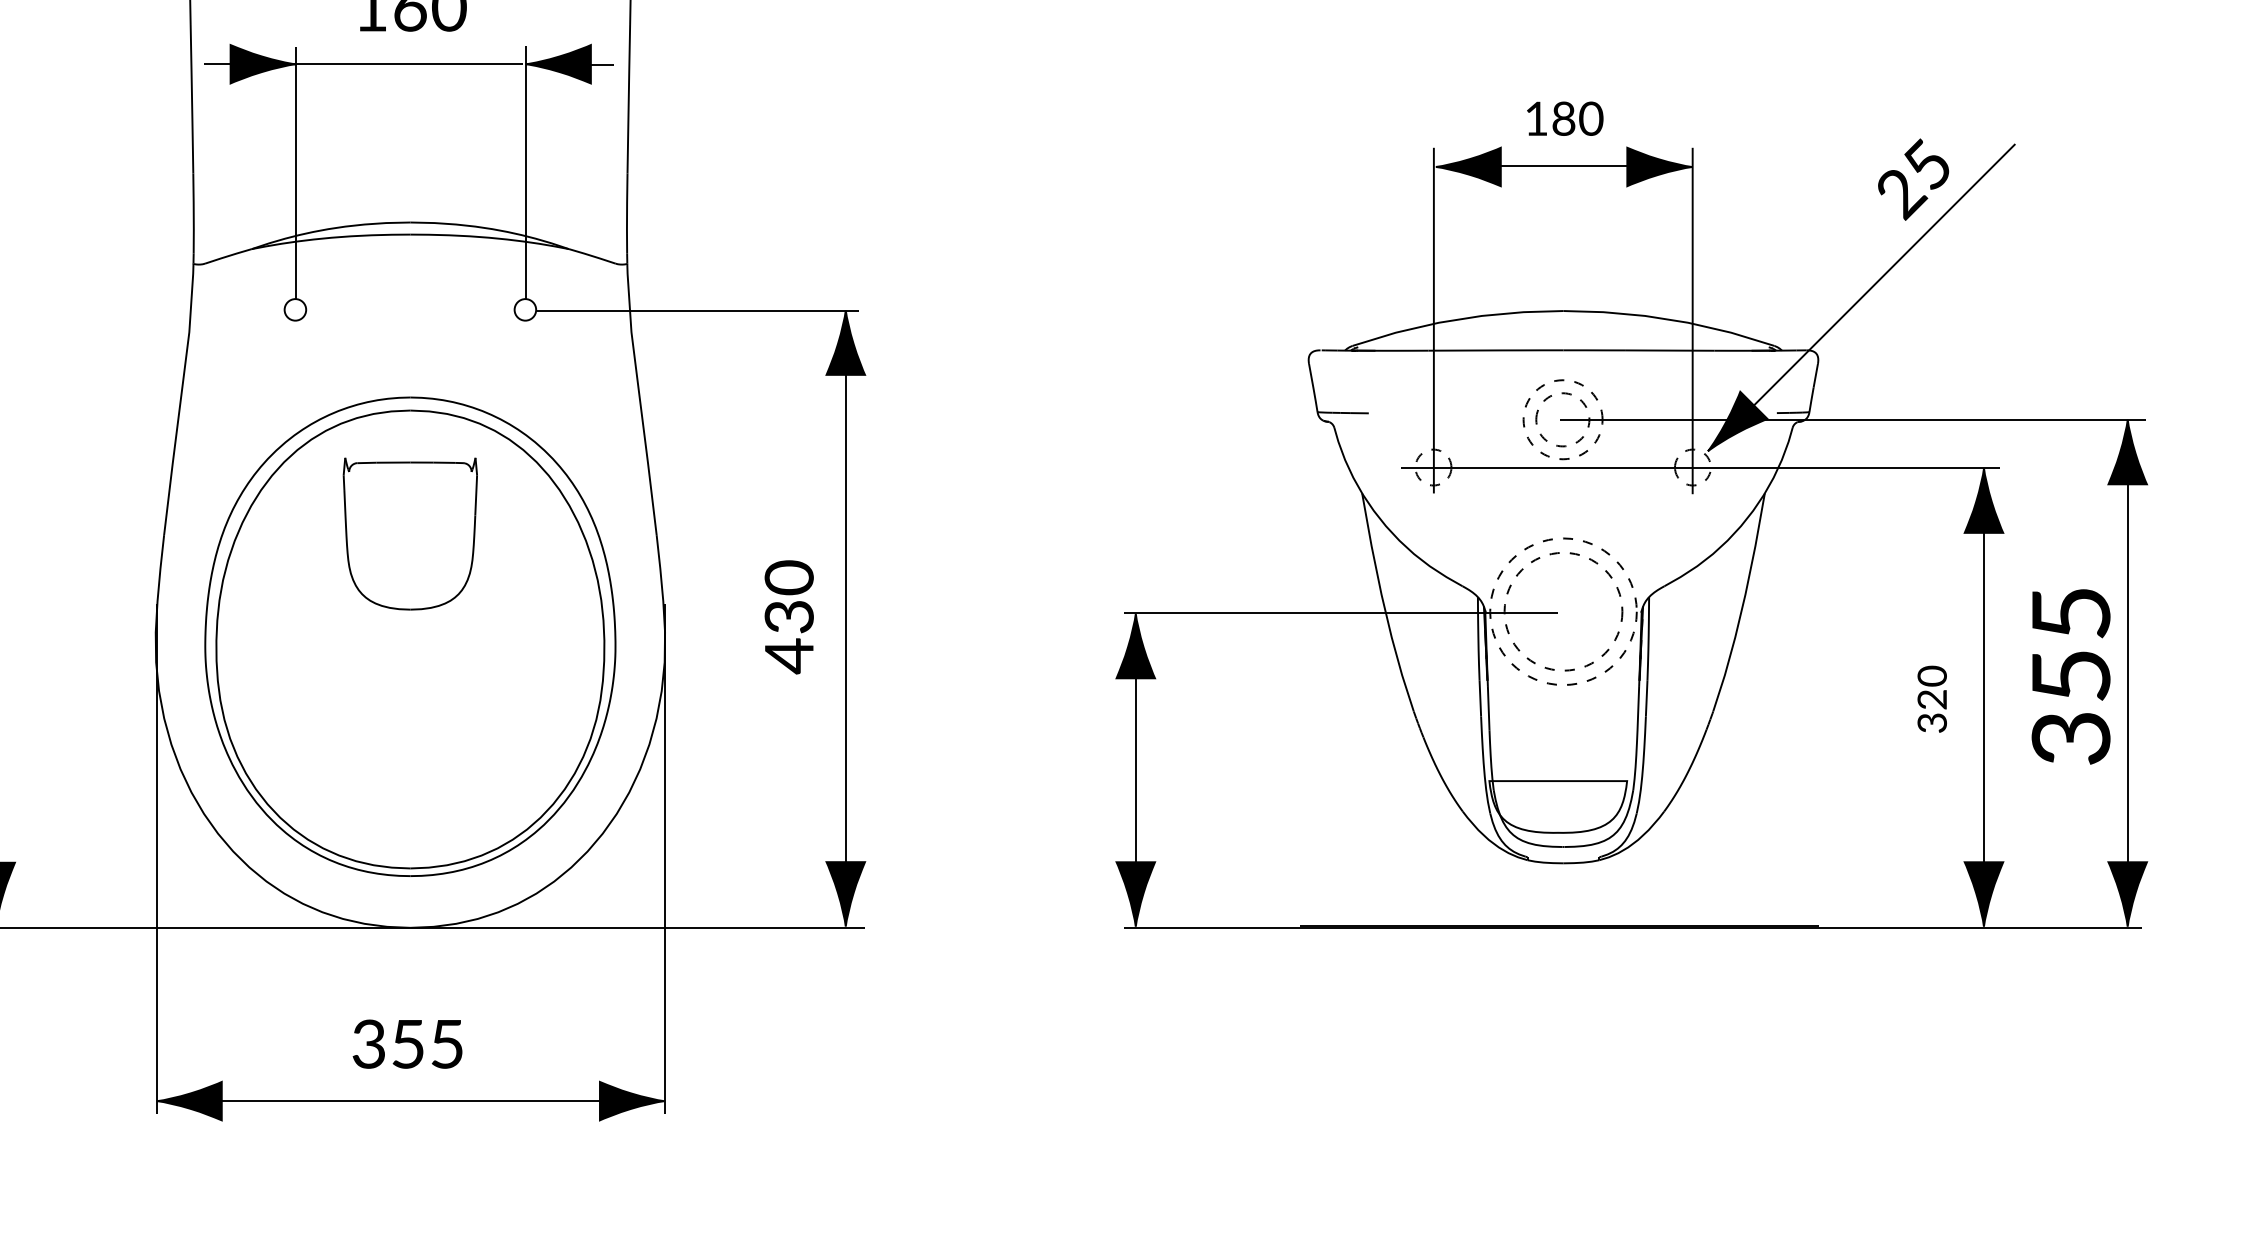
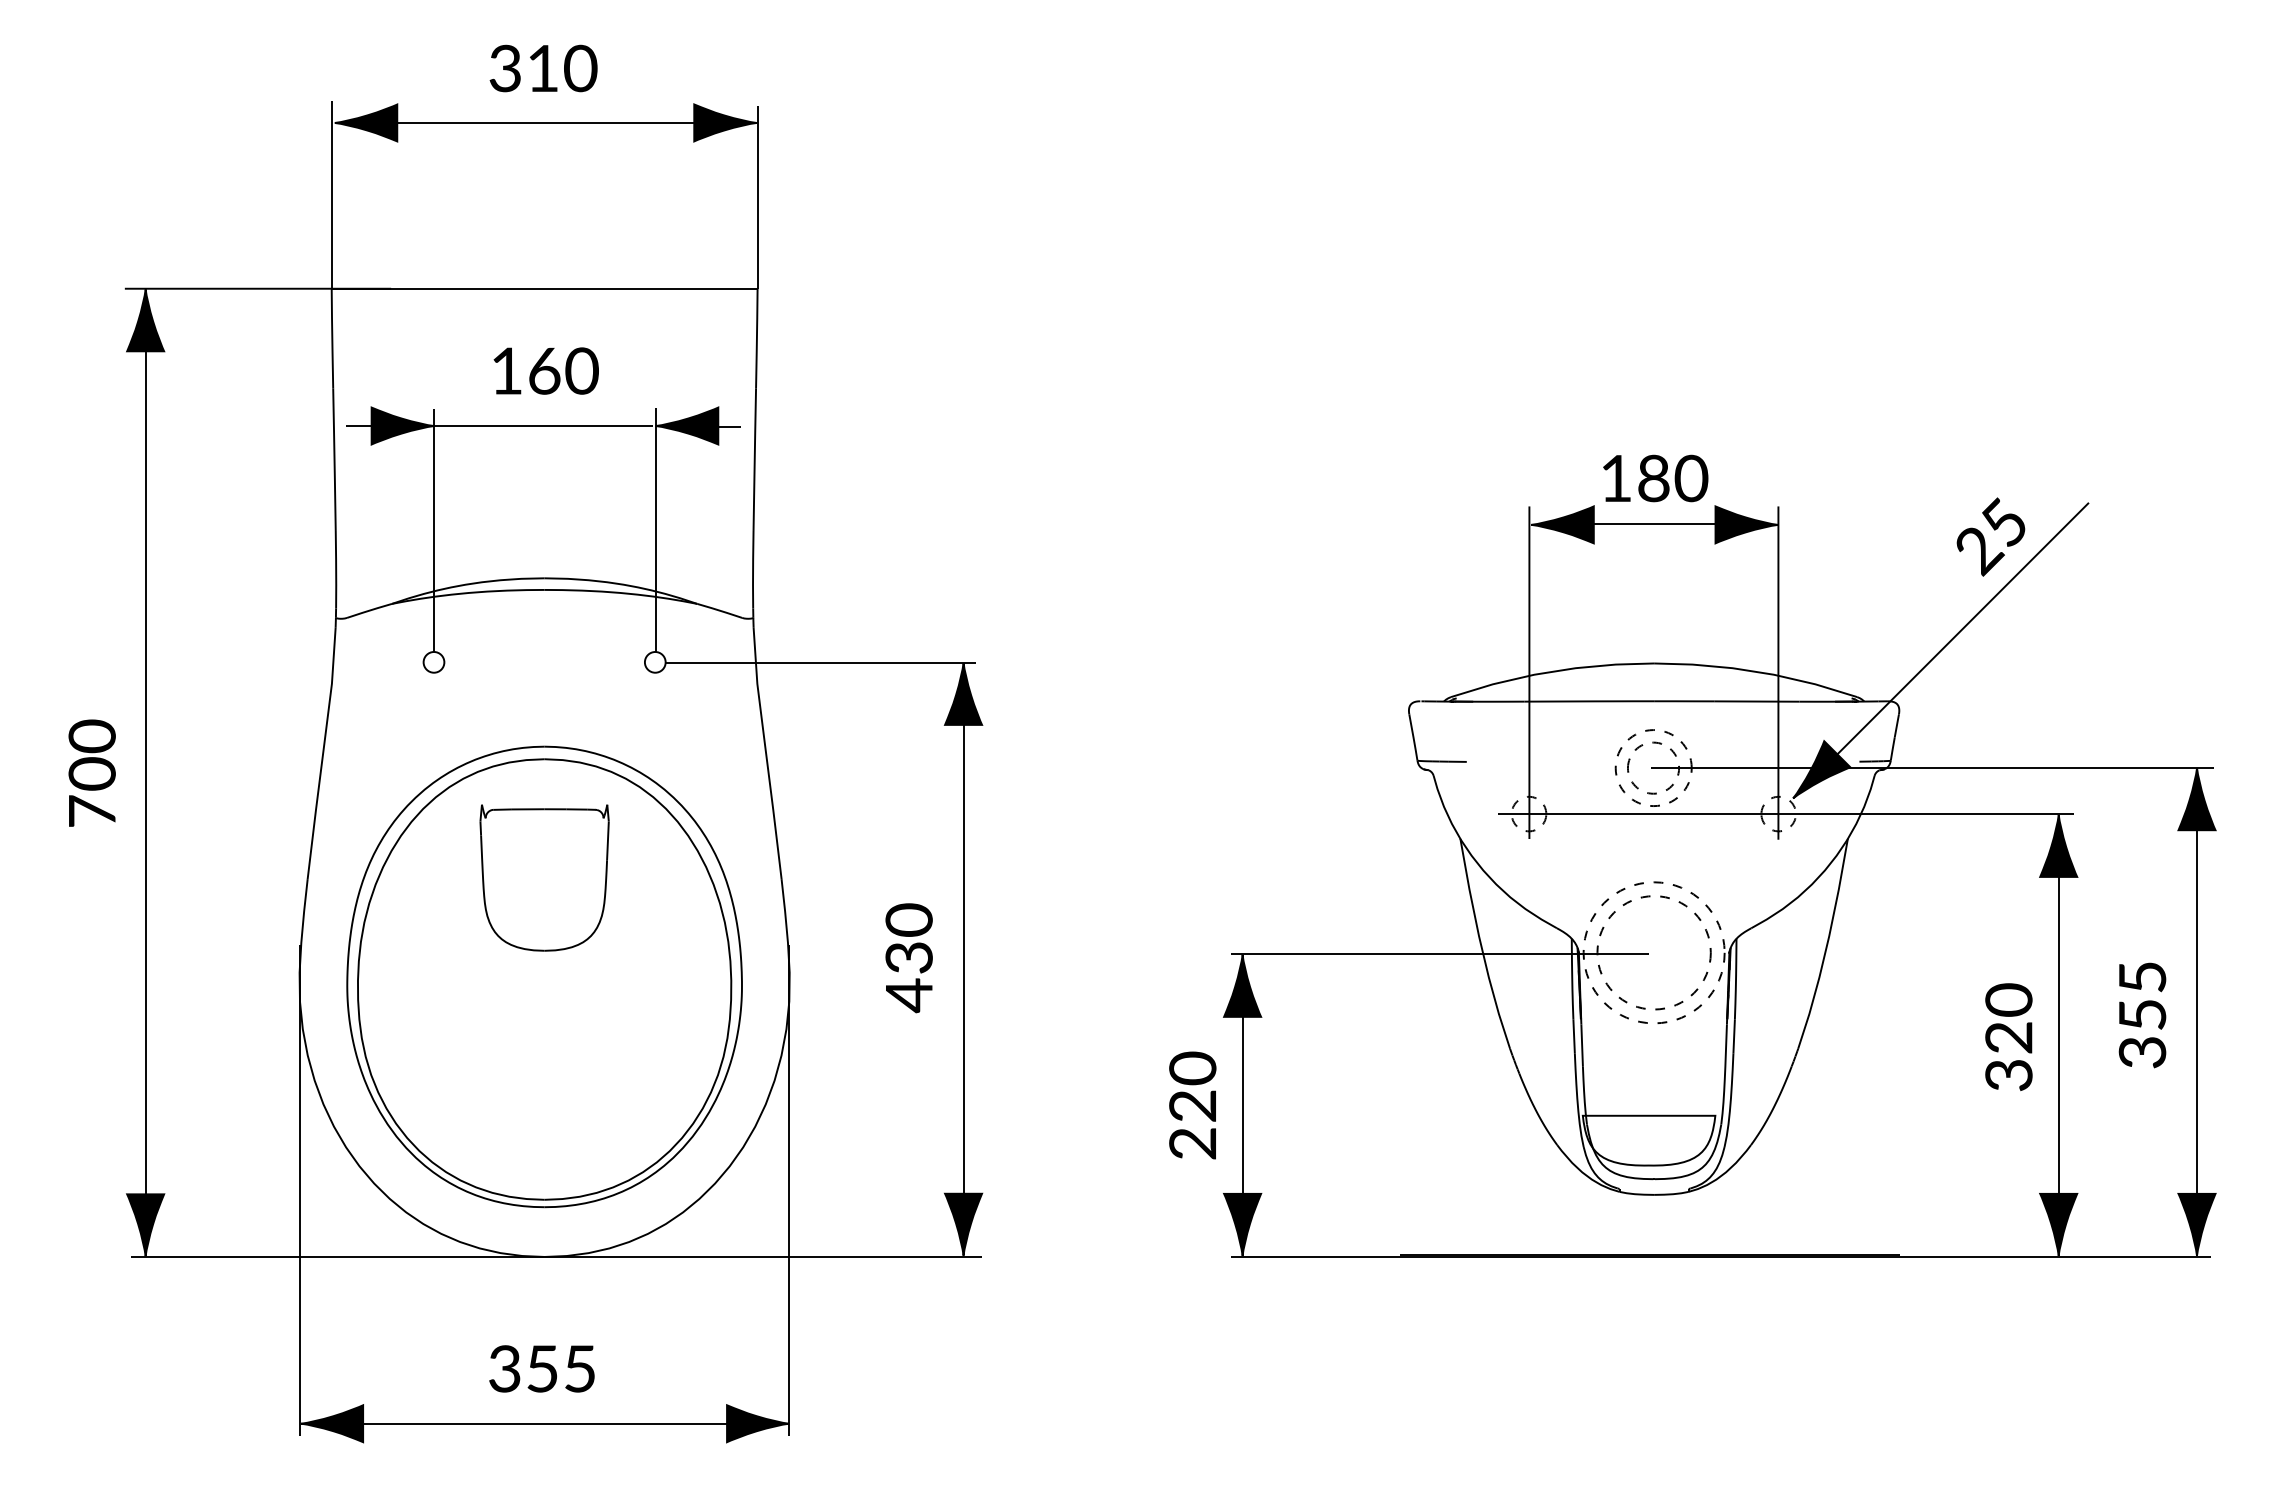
part: (1564, 118) -> (1655, 478), size x1.43
part: (2071, 676) -> (2142, 1015), size x0.62
part: (1931, 698) -> (2008, 1036), size x1.67
part: (1083, 770) -> (1192, 1105), added

